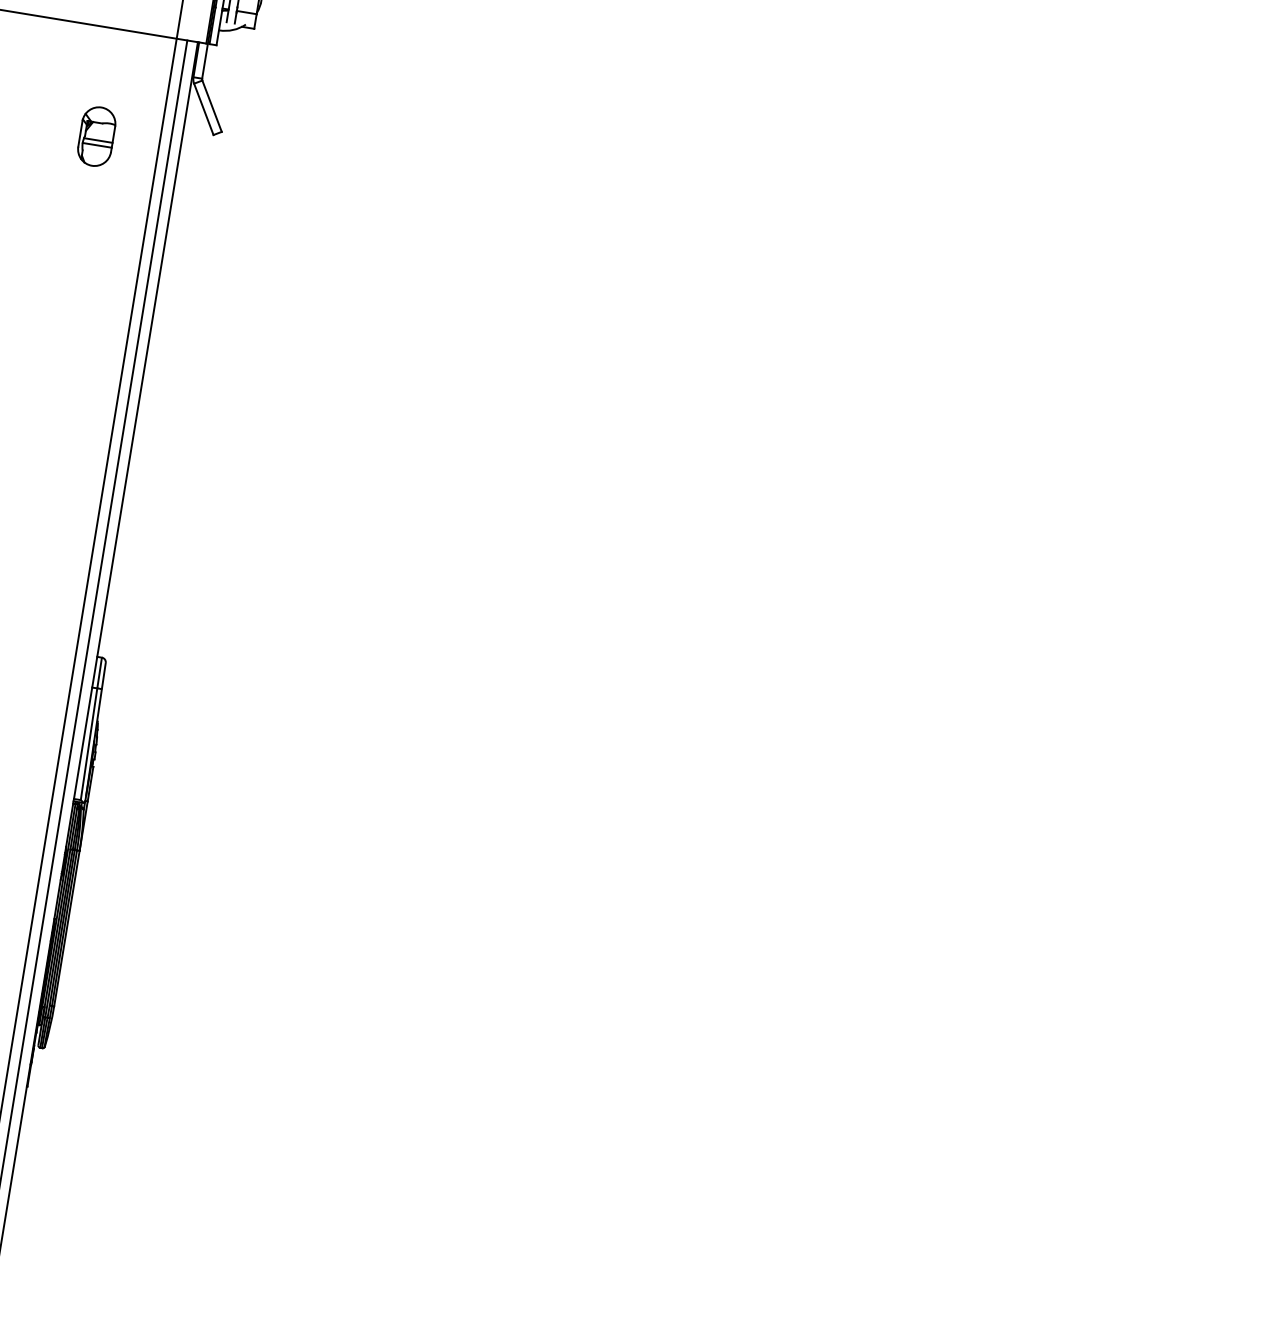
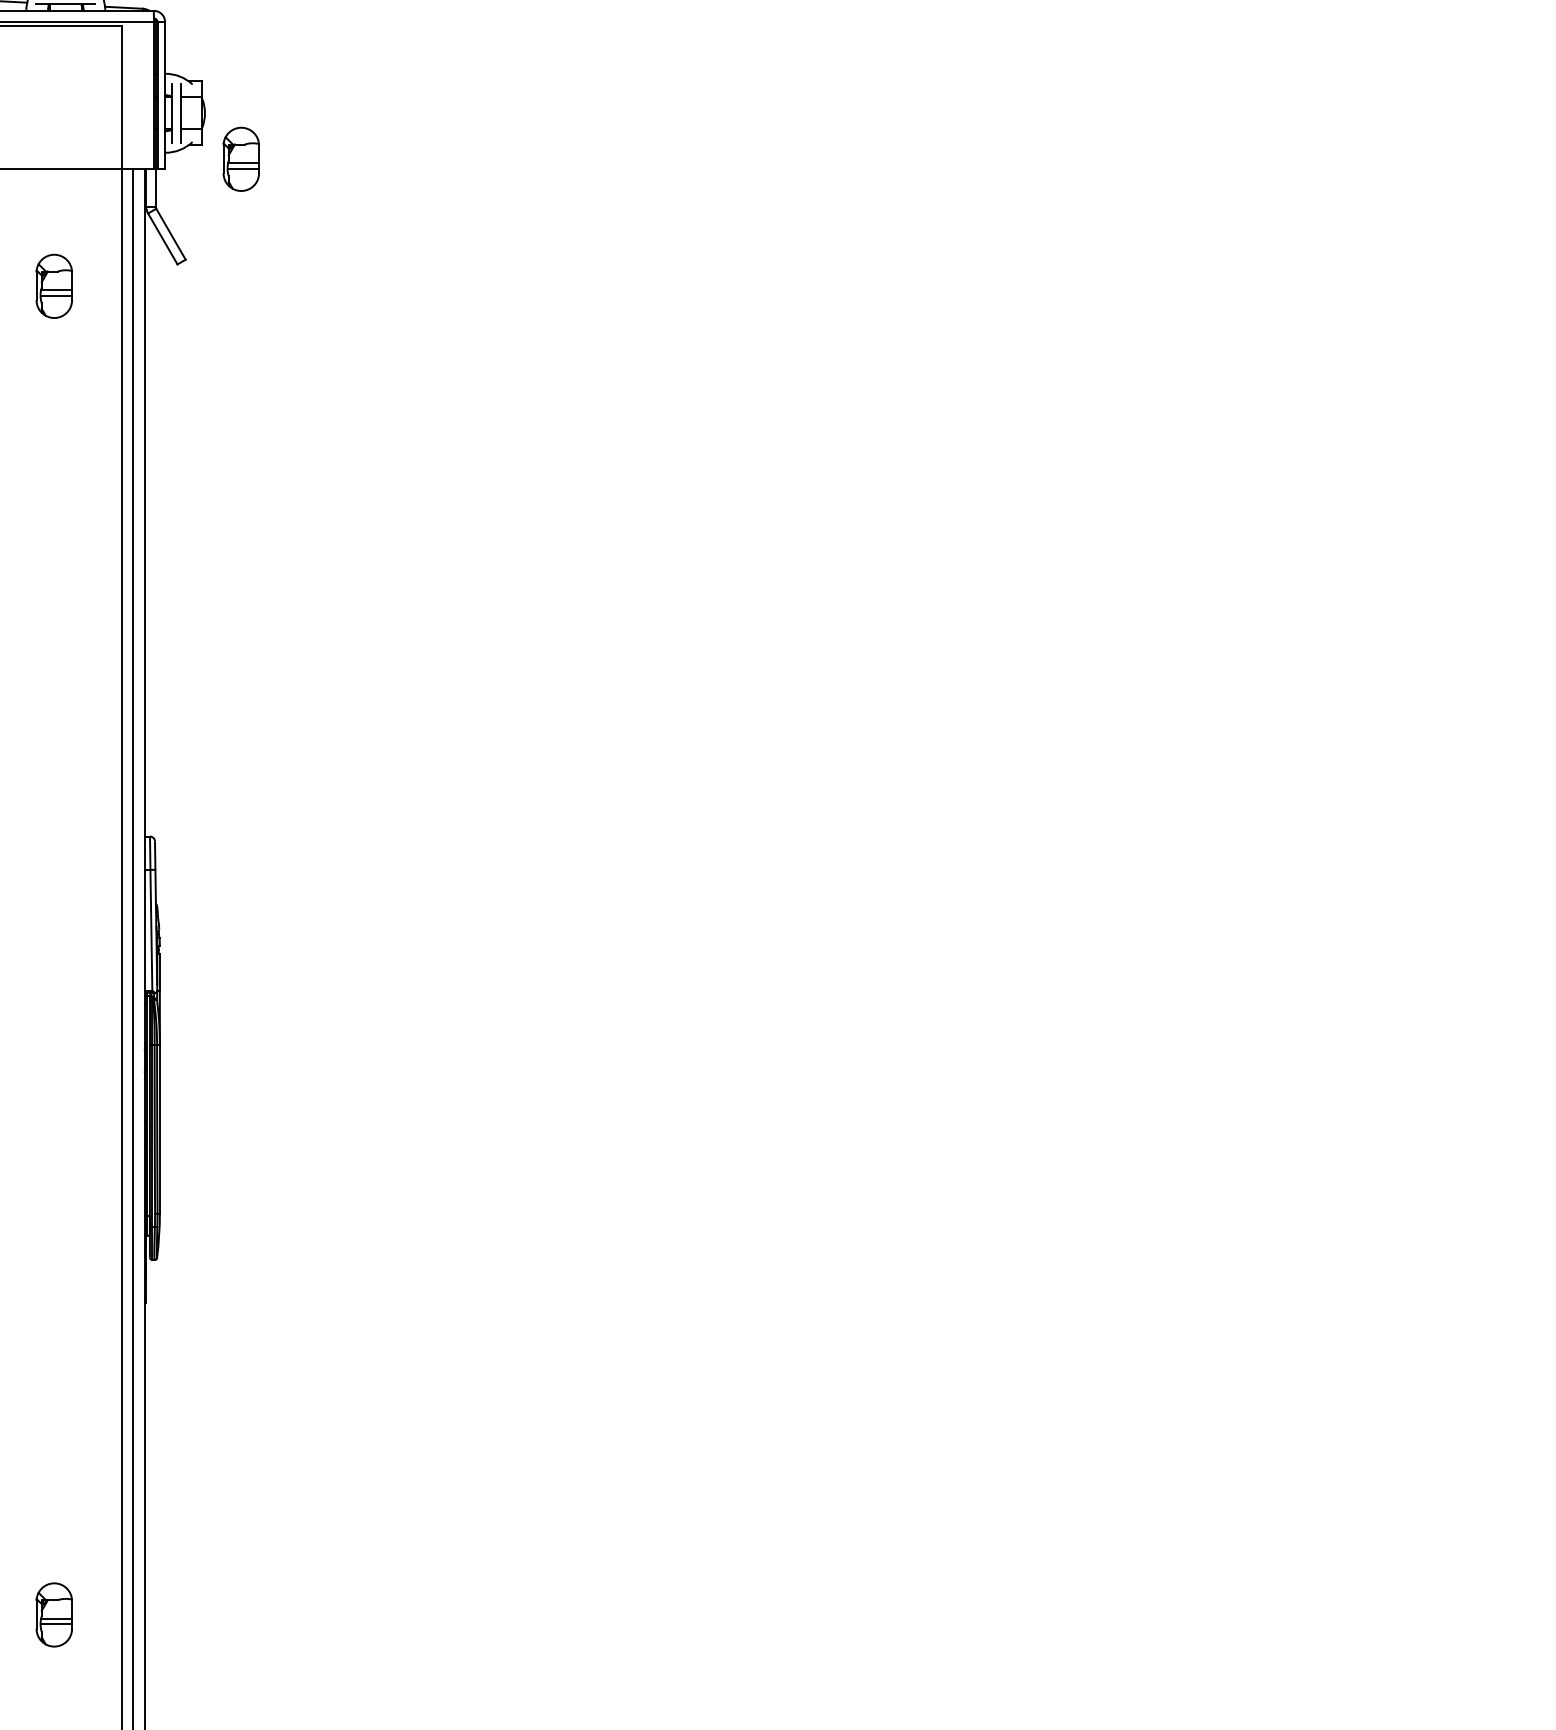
part: (287, 46) -> (240, 158), added

